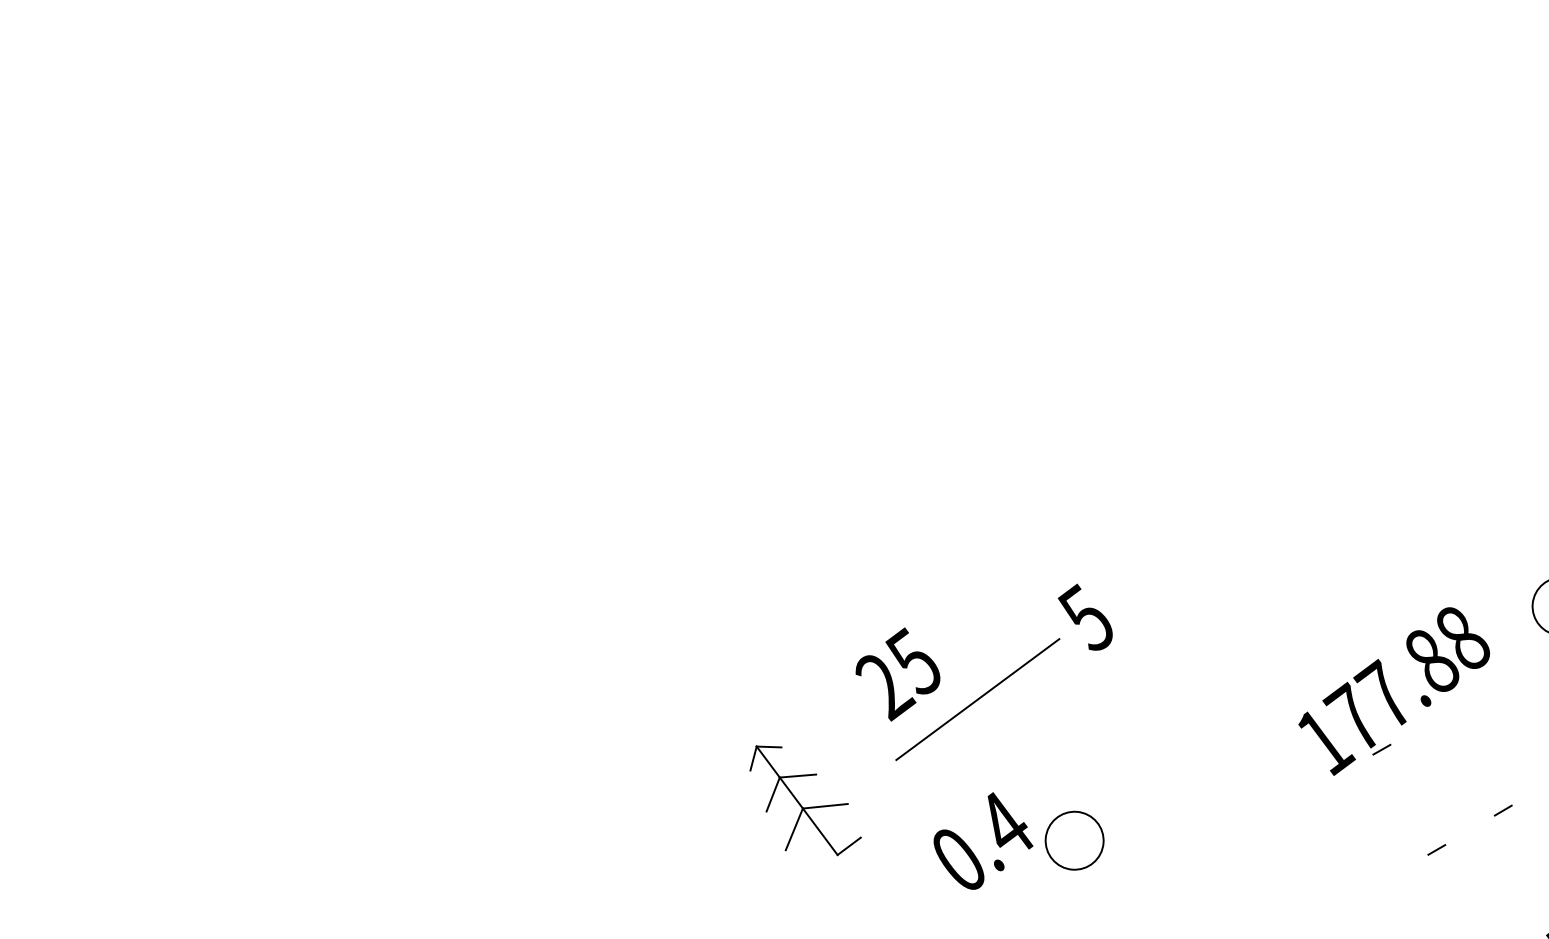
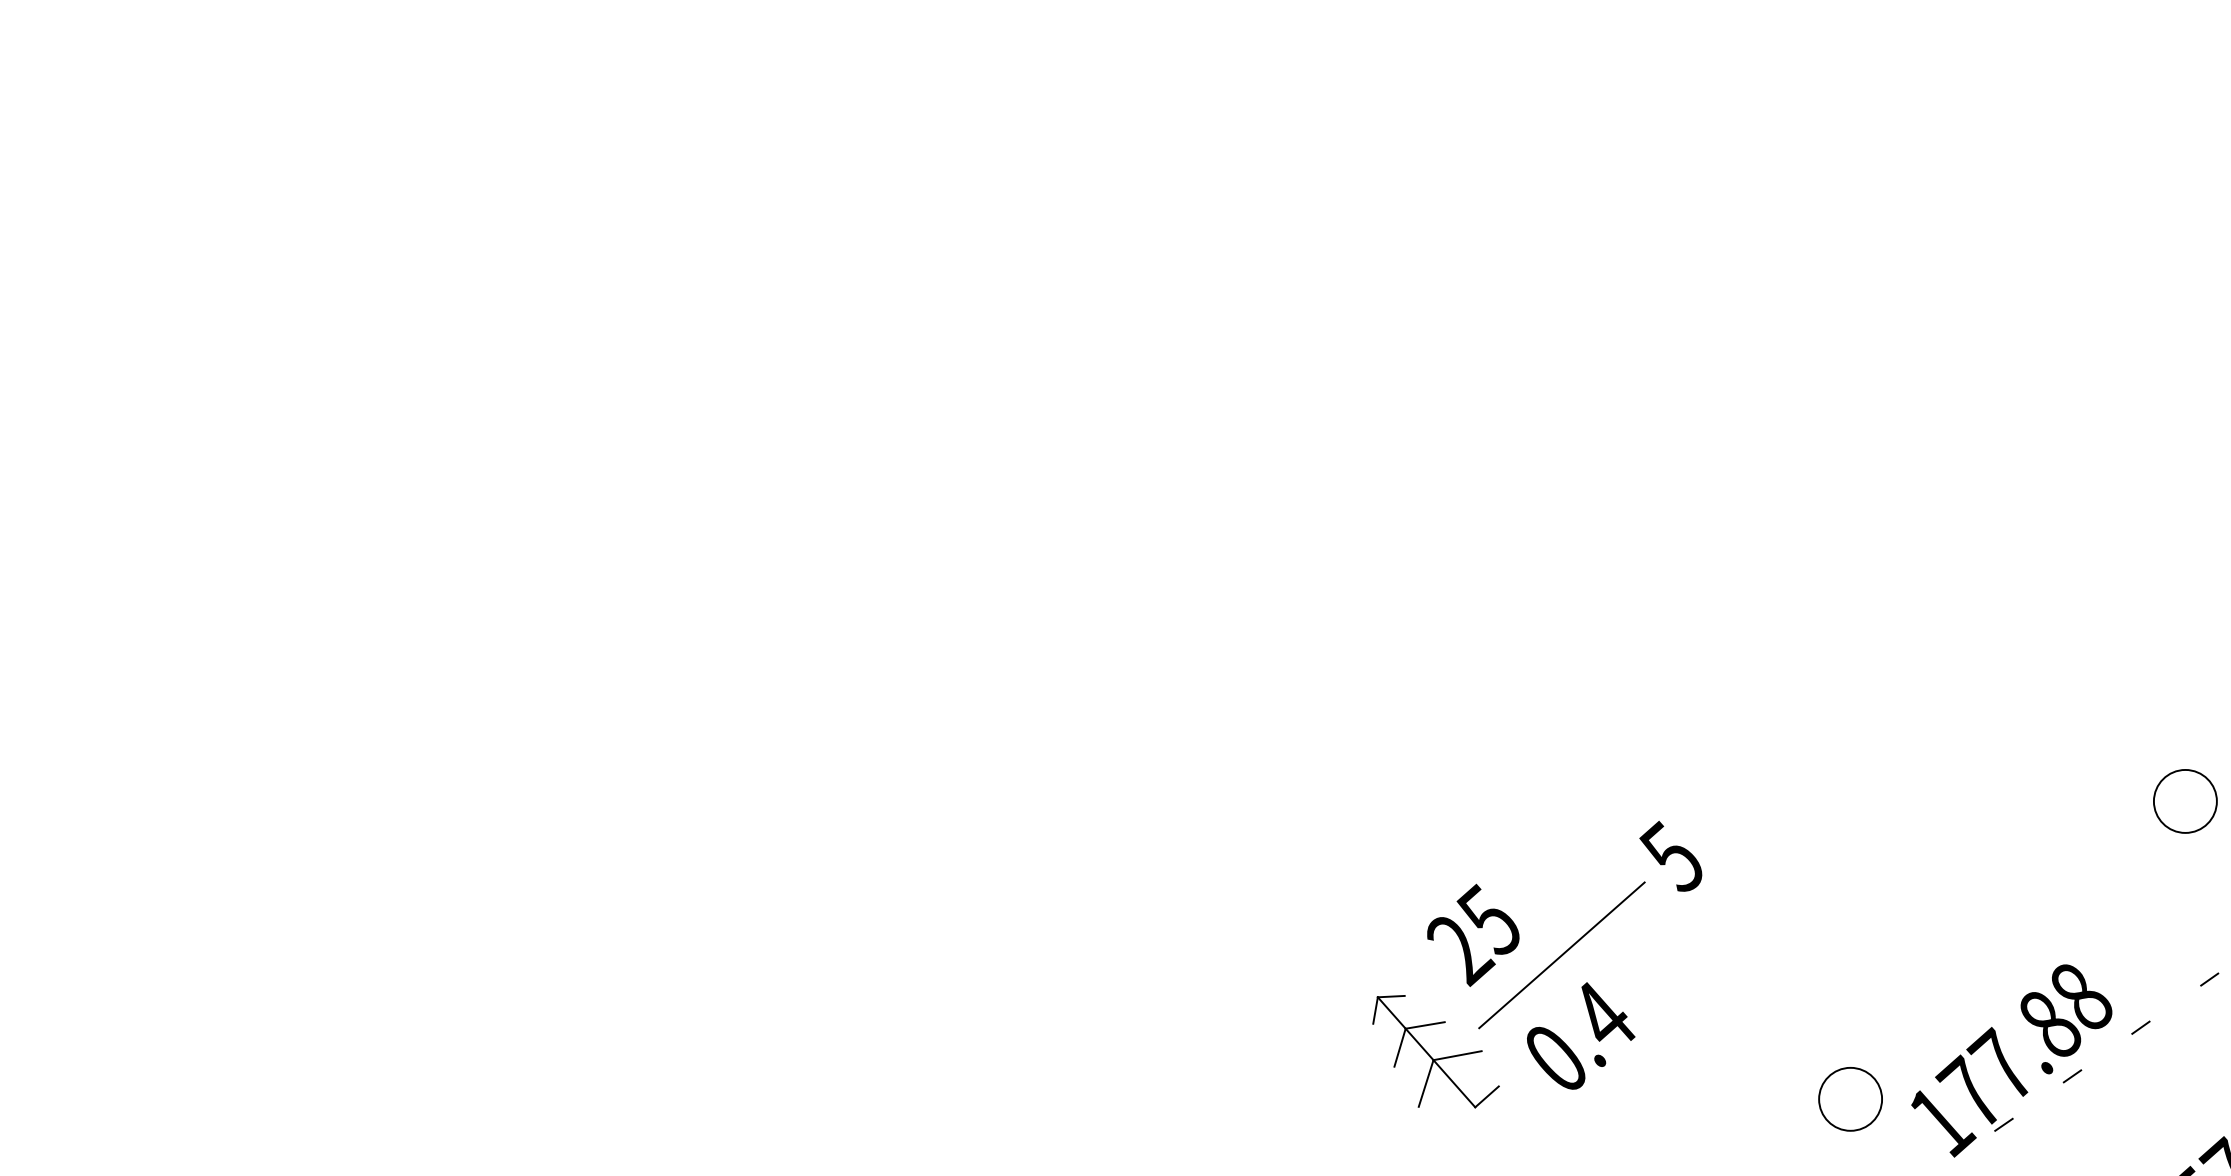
part: (1393, 691) -> (2011, 1060), moved
part: (800, 804) -> (1430, 1055), moved
text: (984, 840) -> (1581, 1035), moved
part: (1074, 840) -> (1850, 1099), moved

